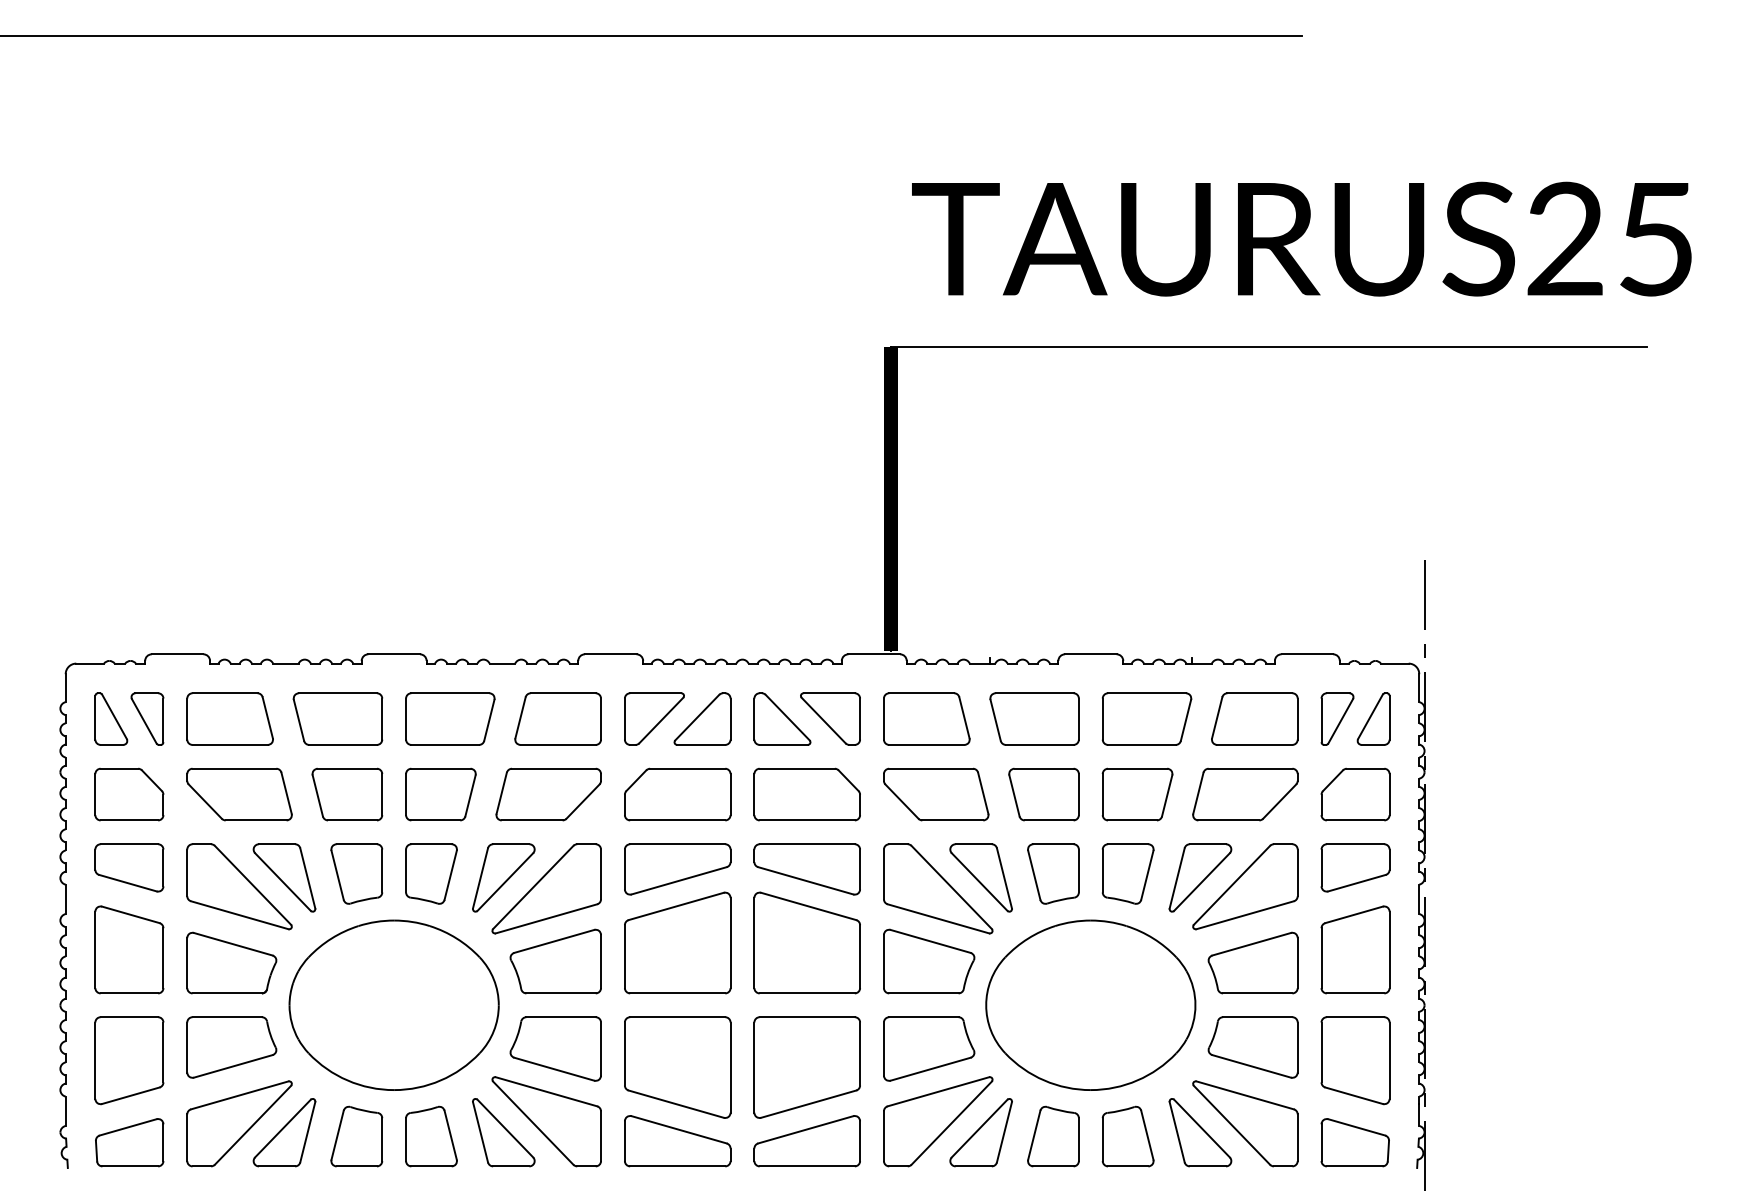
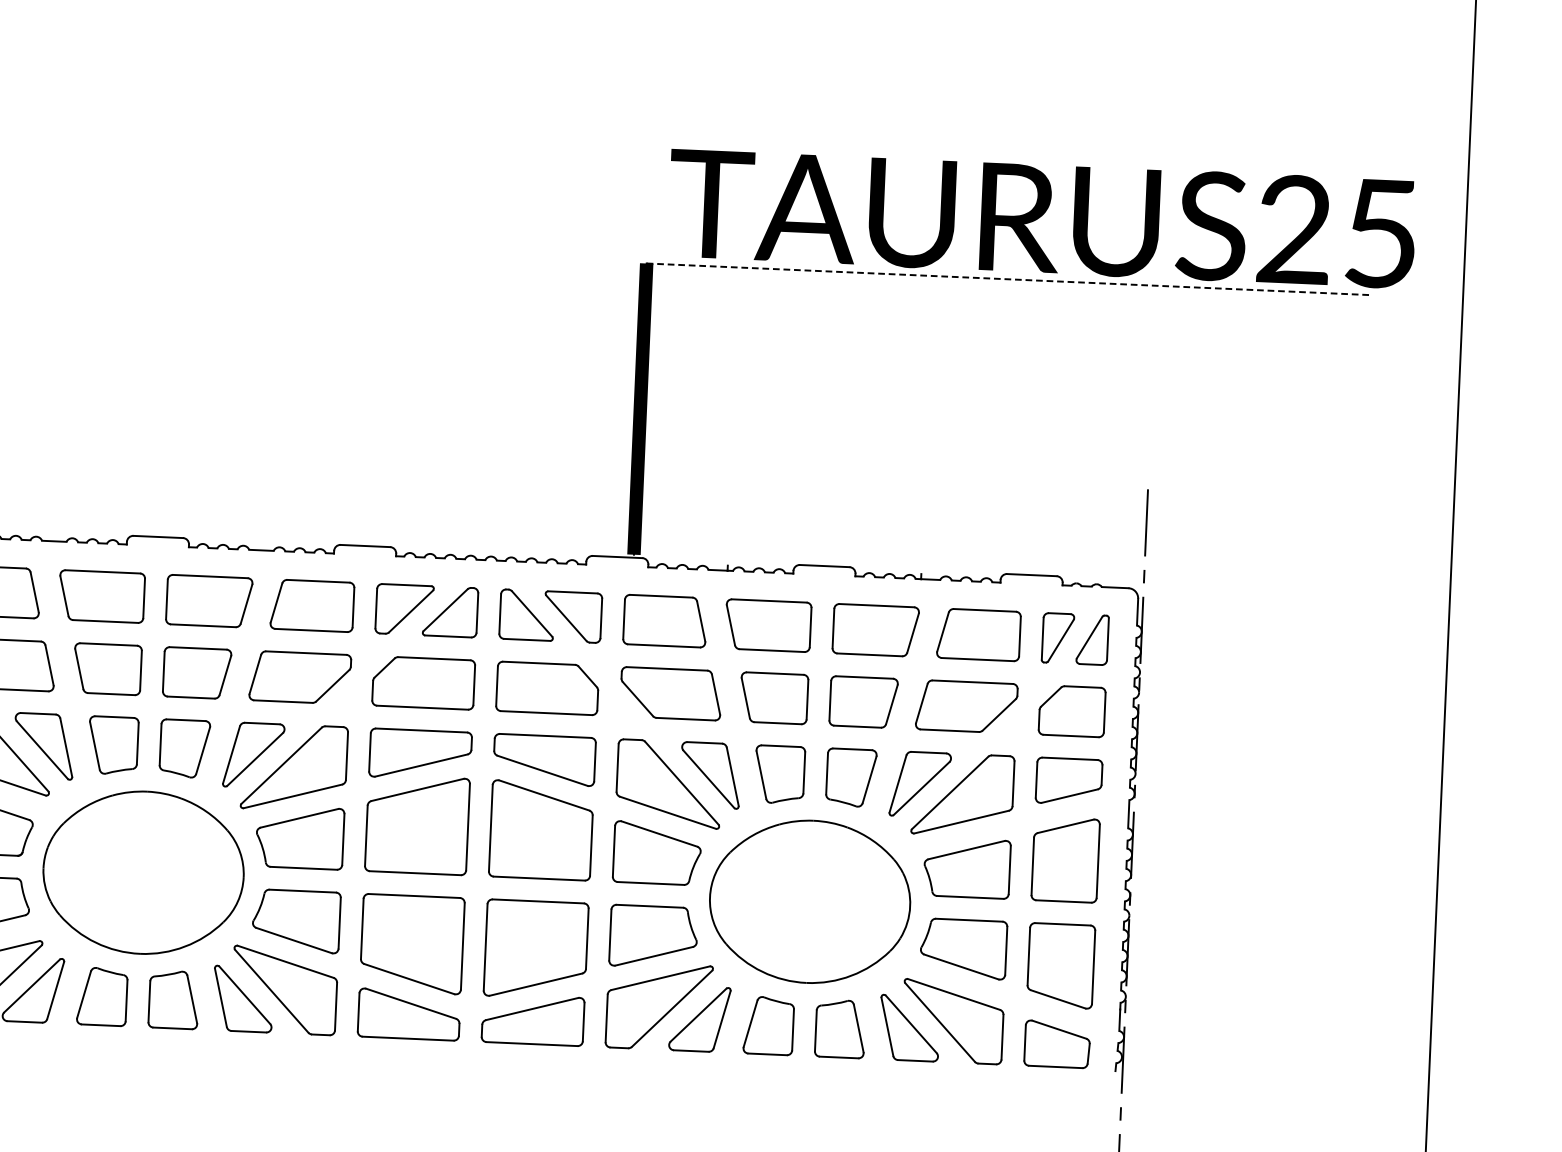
text: (1301, 238) -> (1041, 218), moved
line: (1269, 346) -> (1008, 279), solid -> dashed

